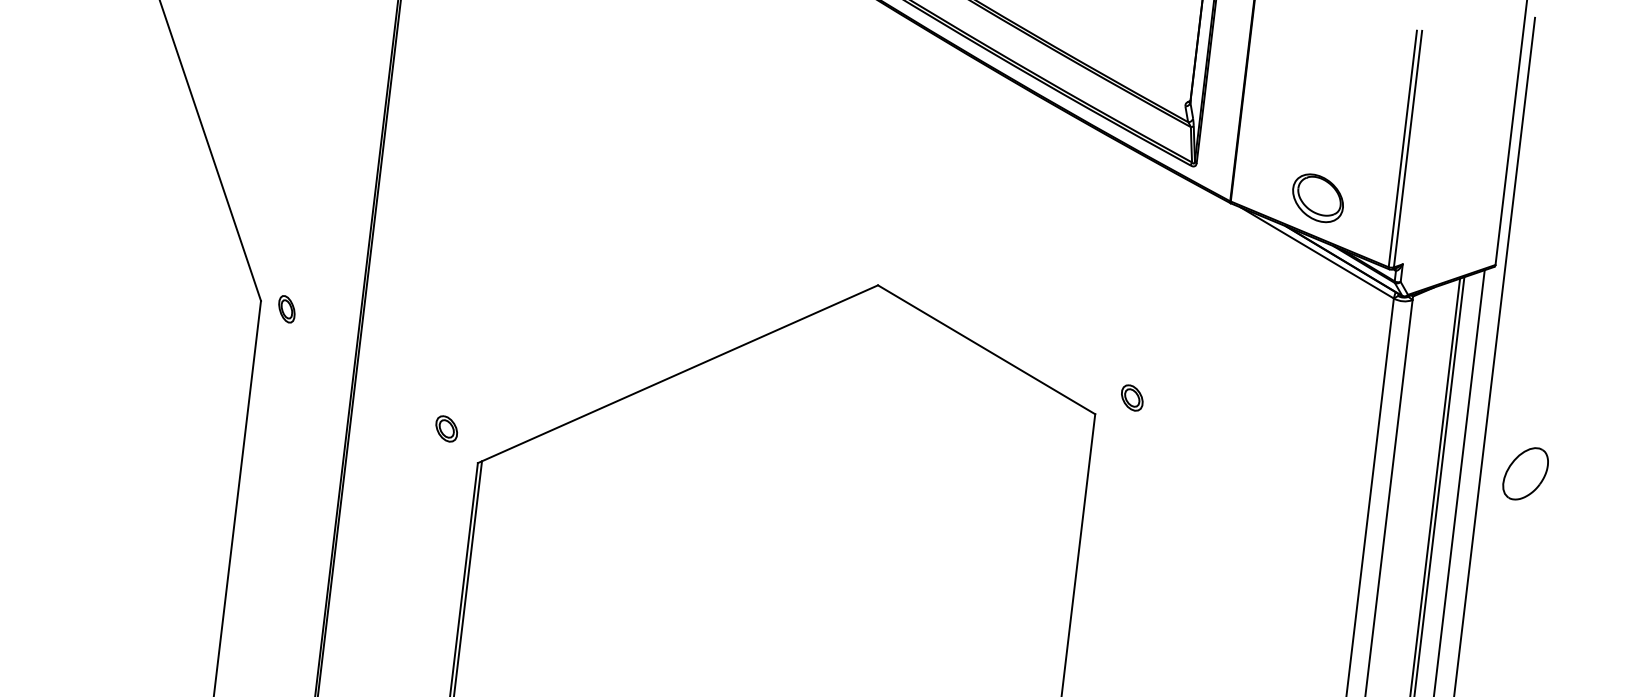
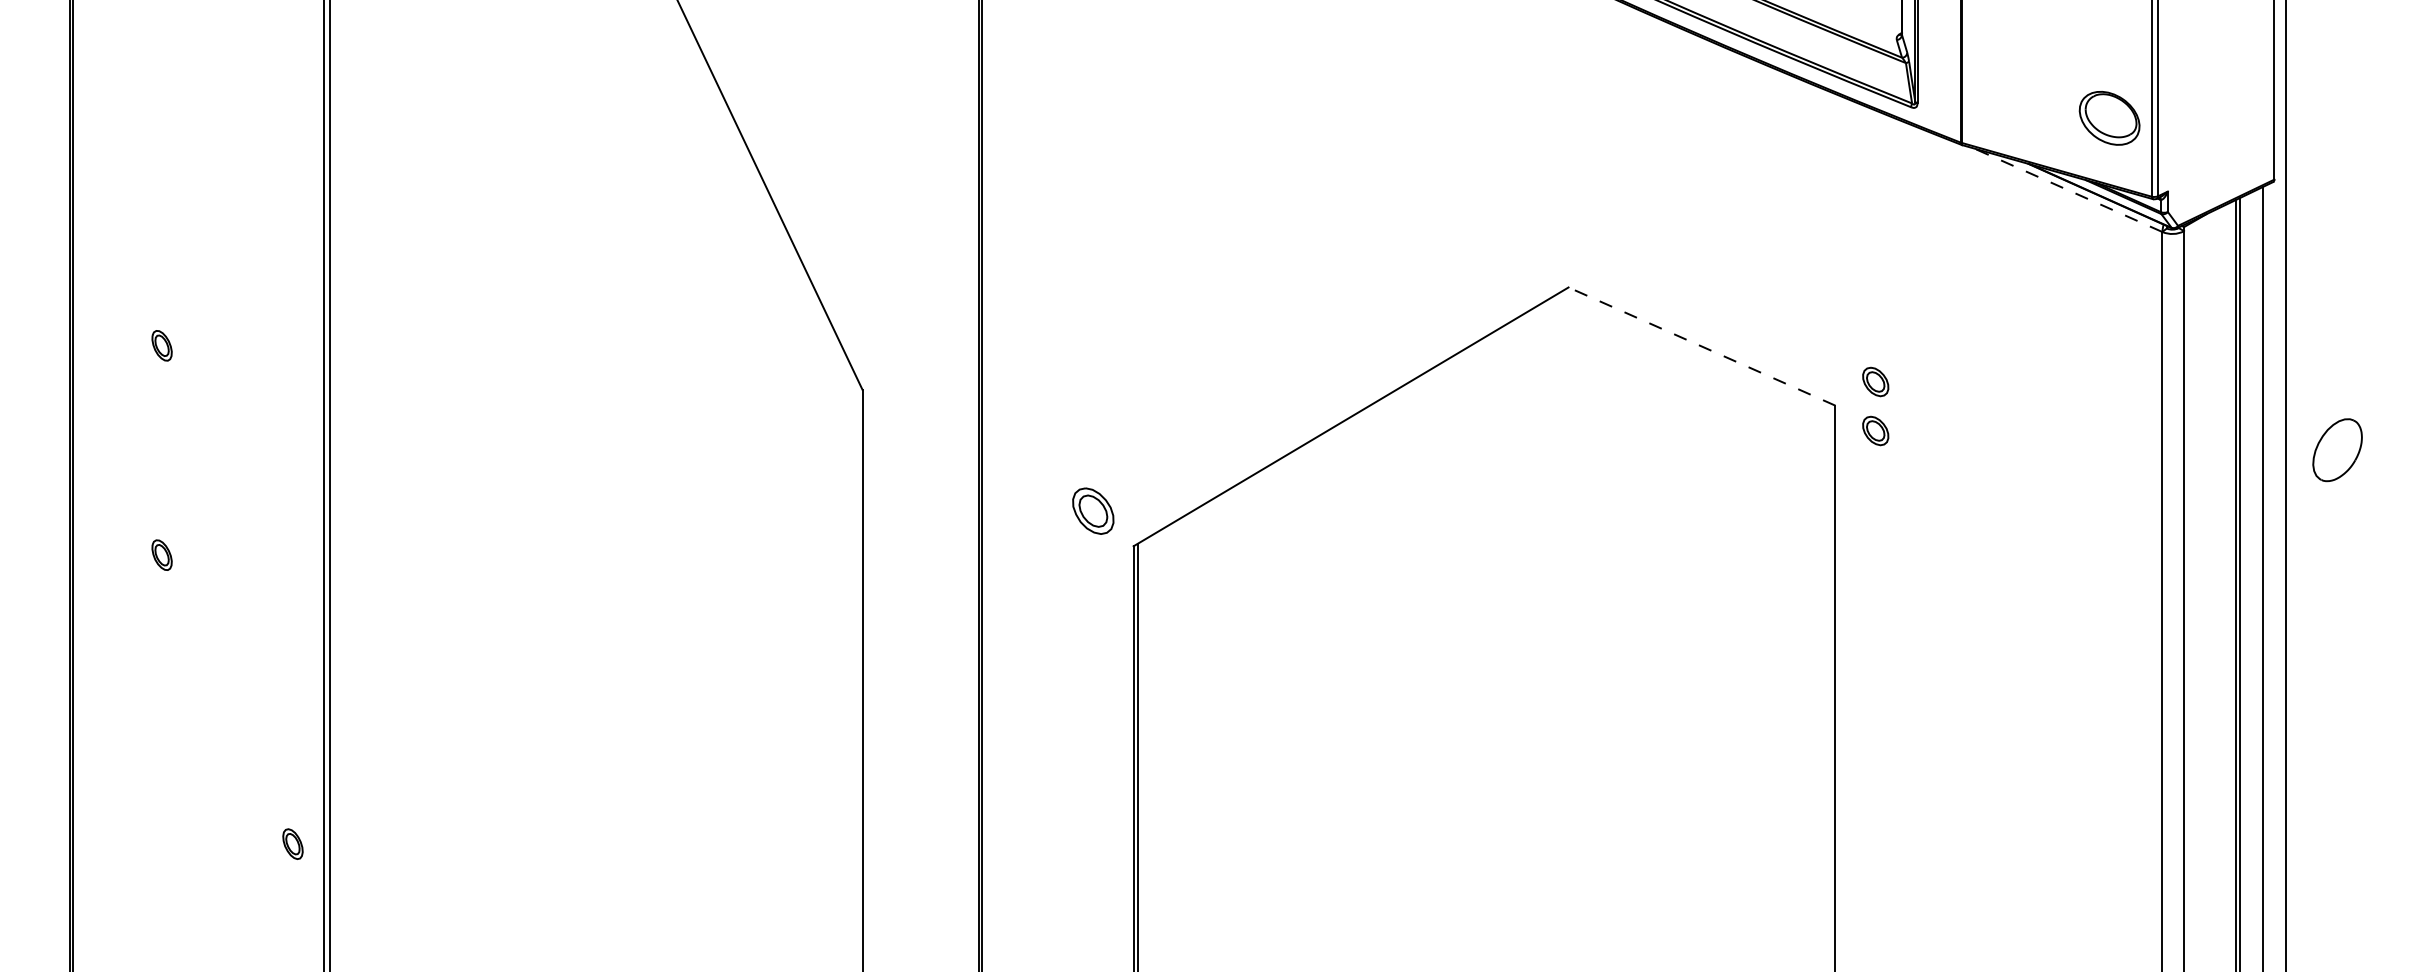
part: (1317, 198) -> (2109, 118), moved
line: (1317, 253) -> (2068, 190), solid -> dashed
part: (286, 308) -> (892, 395), removed
line: (986, 349) -> (1701, 346), solid -> dashed
part: (446, 429) -> (1092, 511), size x1.6
part: (1127, 439) -> (1875, 430), added
part: (1525, 474) -> (2337, 450), moved

